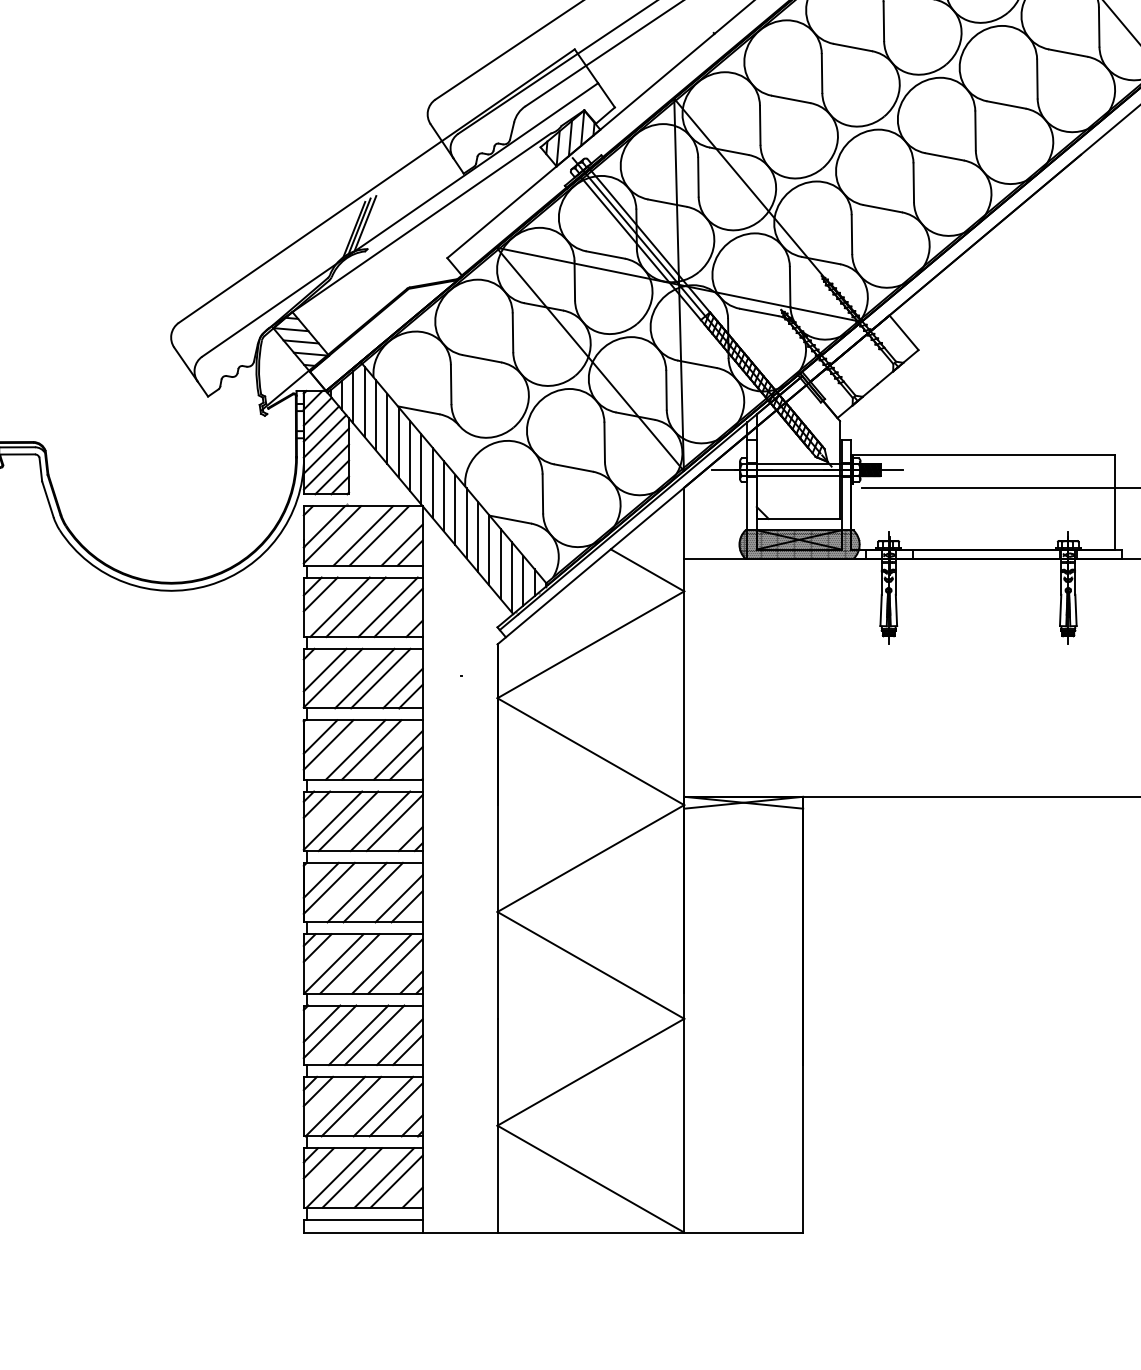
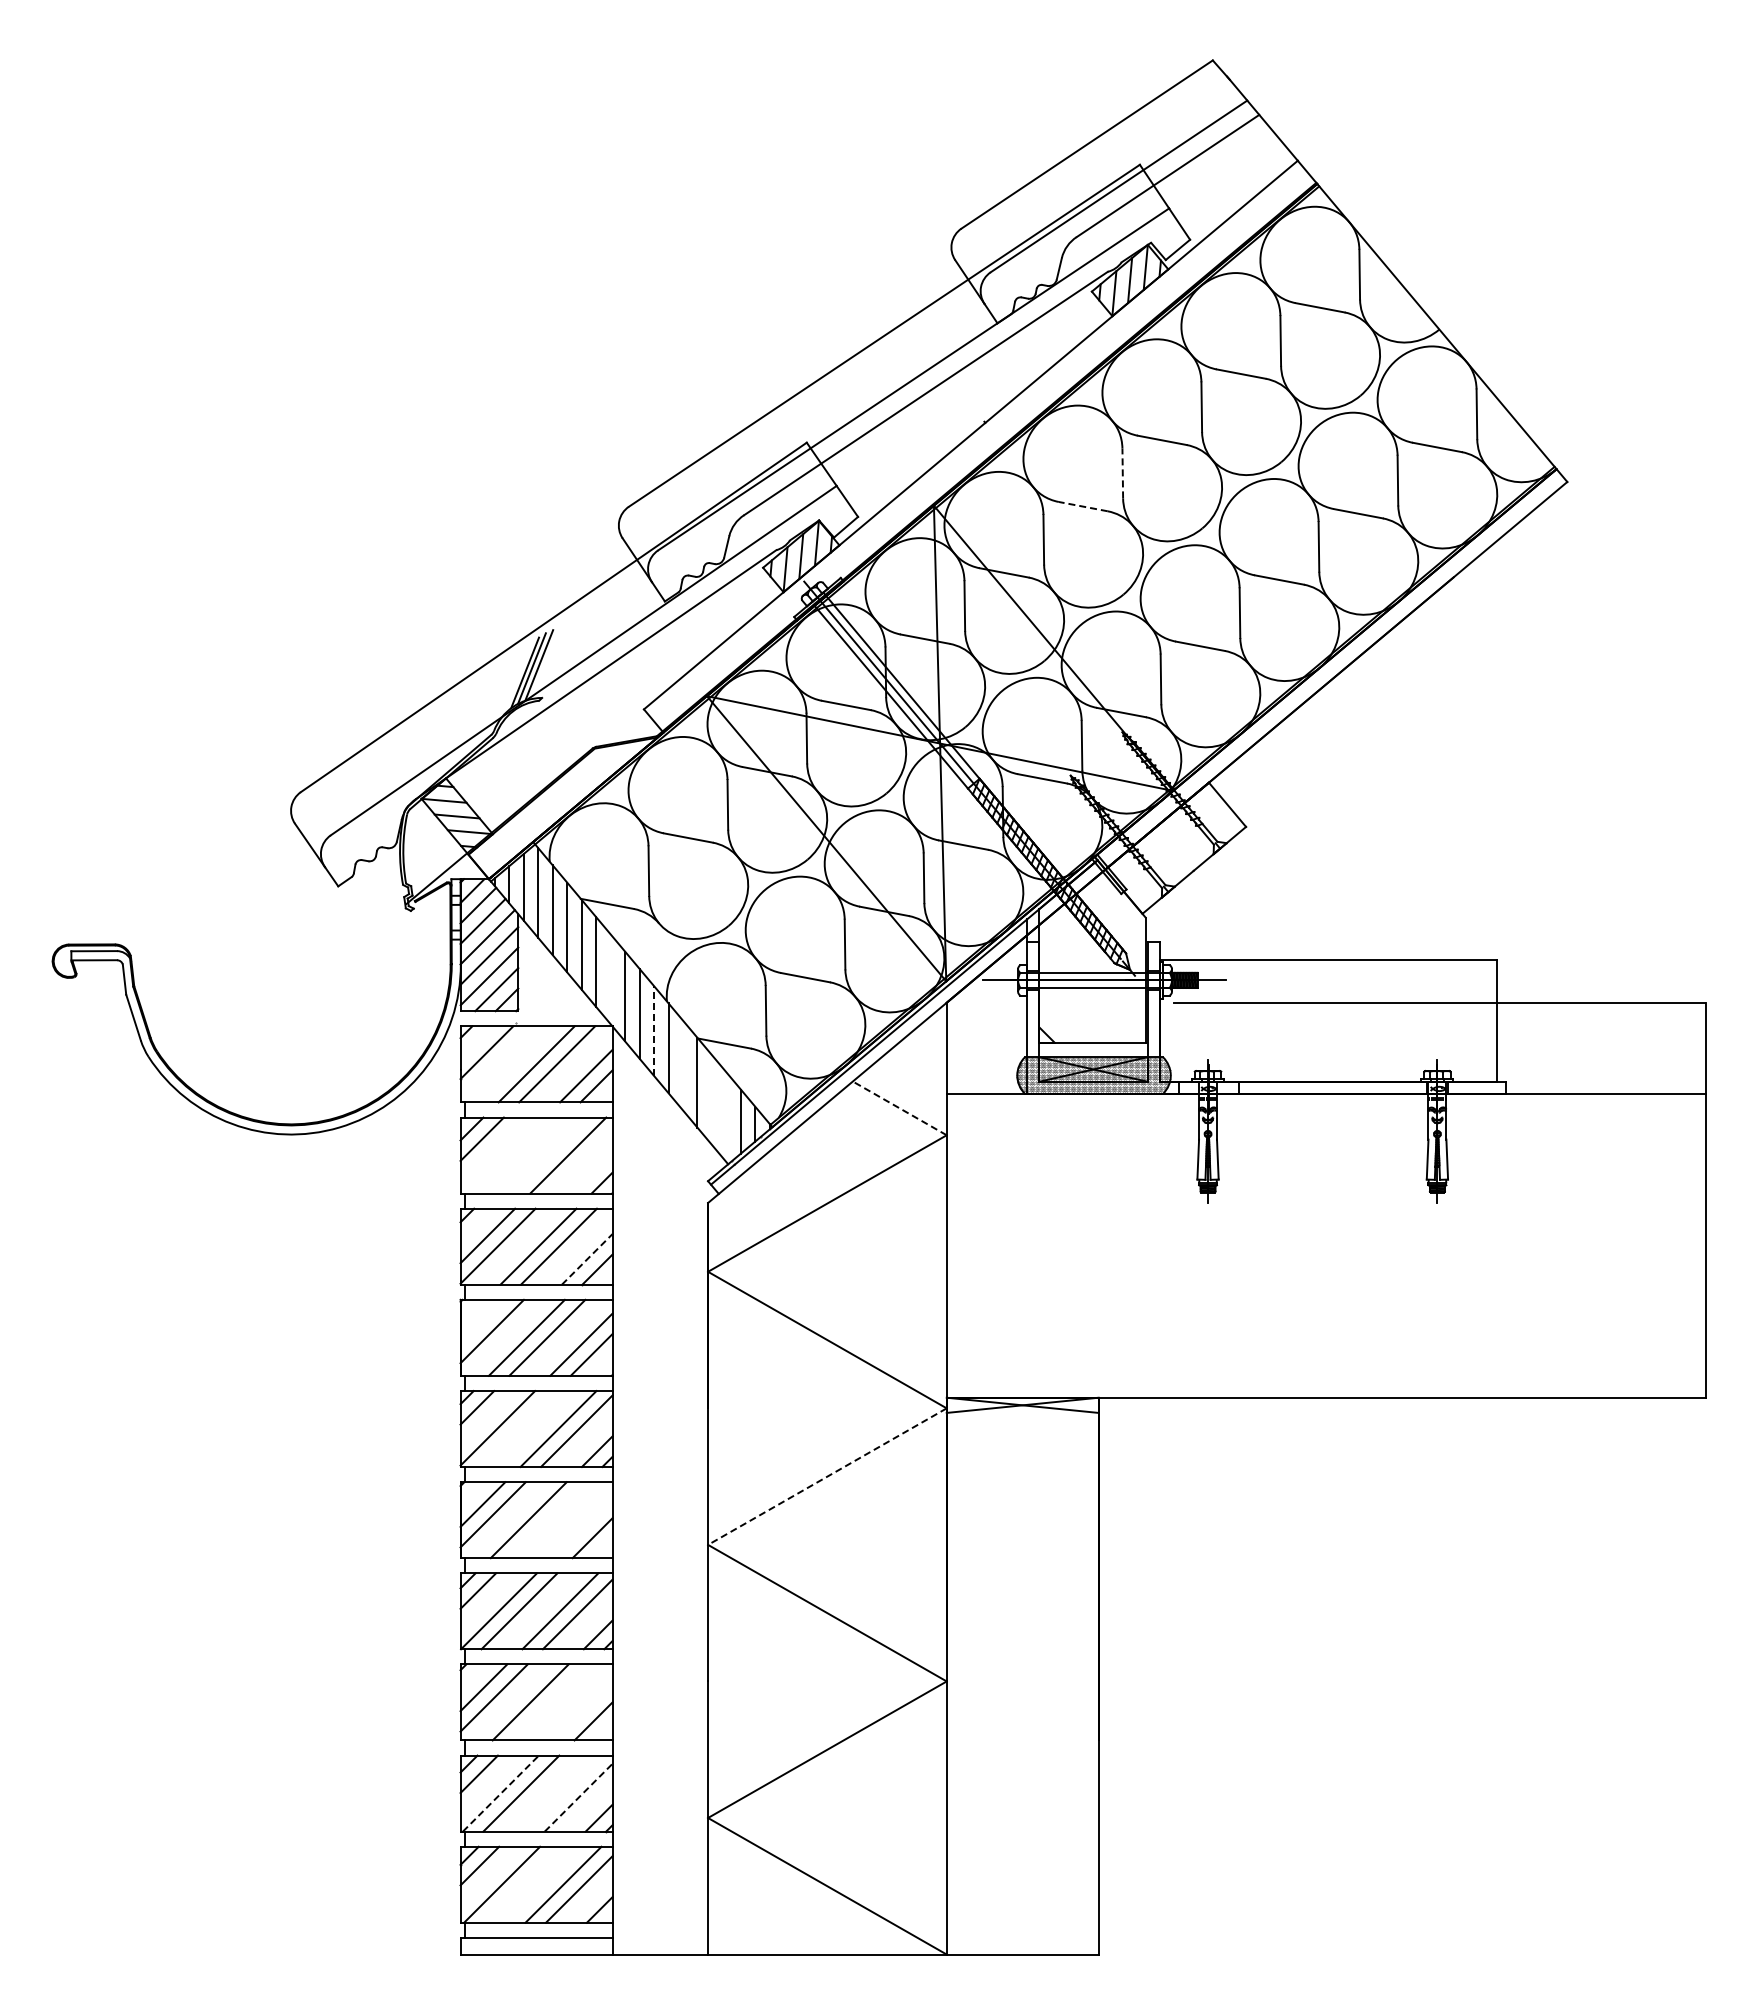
line: (821, 73) -> (1122, 473), solid -> dashed
line: (791, 99) -> (1083, 506), solid -> dashed
line: (421, 469) -> (610, 979), removed
line: (455, 510) -> (654, 1031), solid -> dashed
line: (331, 534) -> (496, 1062), removed
line: (478, 536) -> (683, 1065), removed
line: (500, 563) -> (711, 1099), removed
line: (647, 570) -> (899, 1108), solid -> dashed
line: (511, 577) -> (726, 1117), removed
line: (339, 607) -> (506, 1155), removed
line: (356, 607) -> (527, 1155), removed
line: (398, 612) -> (581, 1162), removed
line: (403, 688) -> (587, 1259), solid -> dashed
line: (320, 736) -> (481, 1320), removed
line: (348, 820) -> (517, 1428), removed
line: (590, 858) -> (826, 1476), solid -> dashed
line: (373, 892) -> (549, 1520), removed
line: (399, 898) -> (582, 1527), removed
line: (374, 1035) -> (551, 1702), removed
line: (400, 1042) -> (583, 1711), removed
line: (335, 1106) -> (500, 1793), solid -> dashed
line: (383, 1106) -> (562, 1793), removed
line: (396, 1109) -> (578, 1797), solid -> dashed
line: (352, 1177) -> (522, 1884), removed

